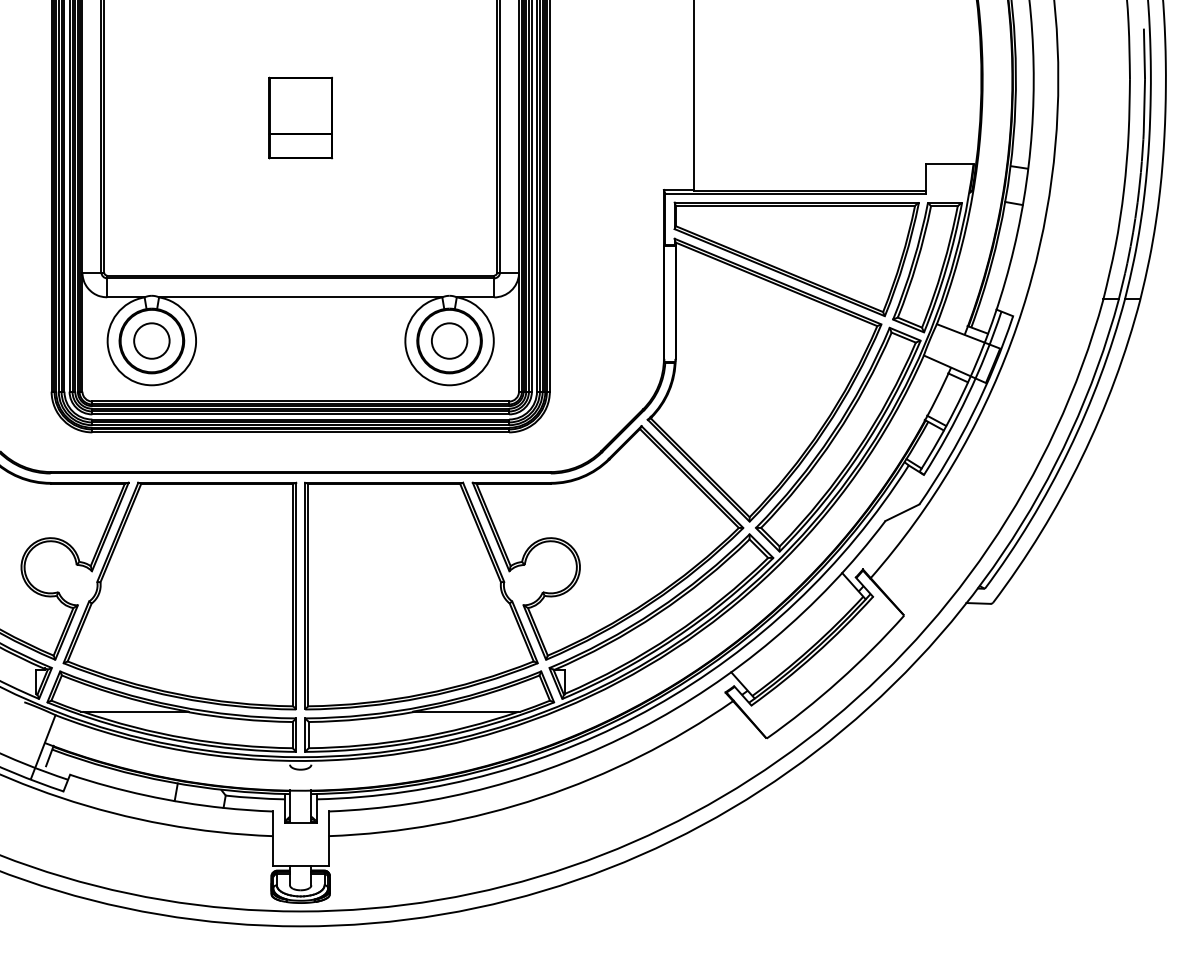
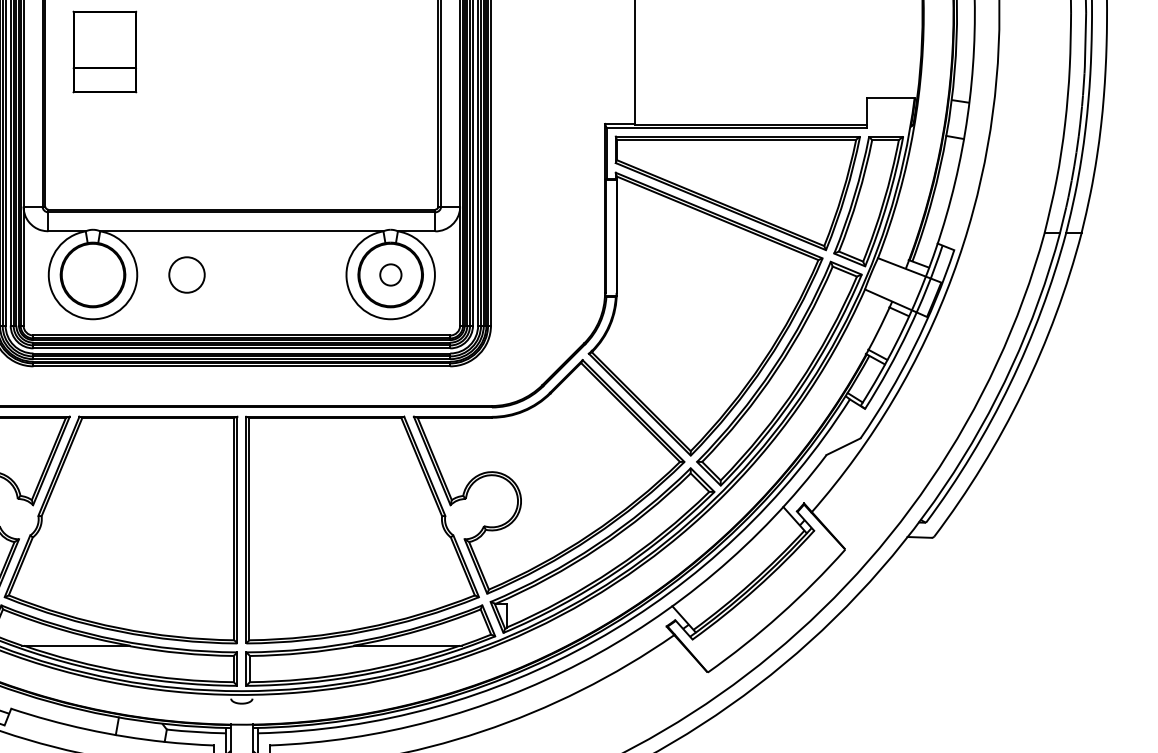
part: (300, 117) -> (104, 51), moved
circle: (151, 340) -> (186, 274), moved
circle: (449, 340) -> (390, 274), size x0.6

